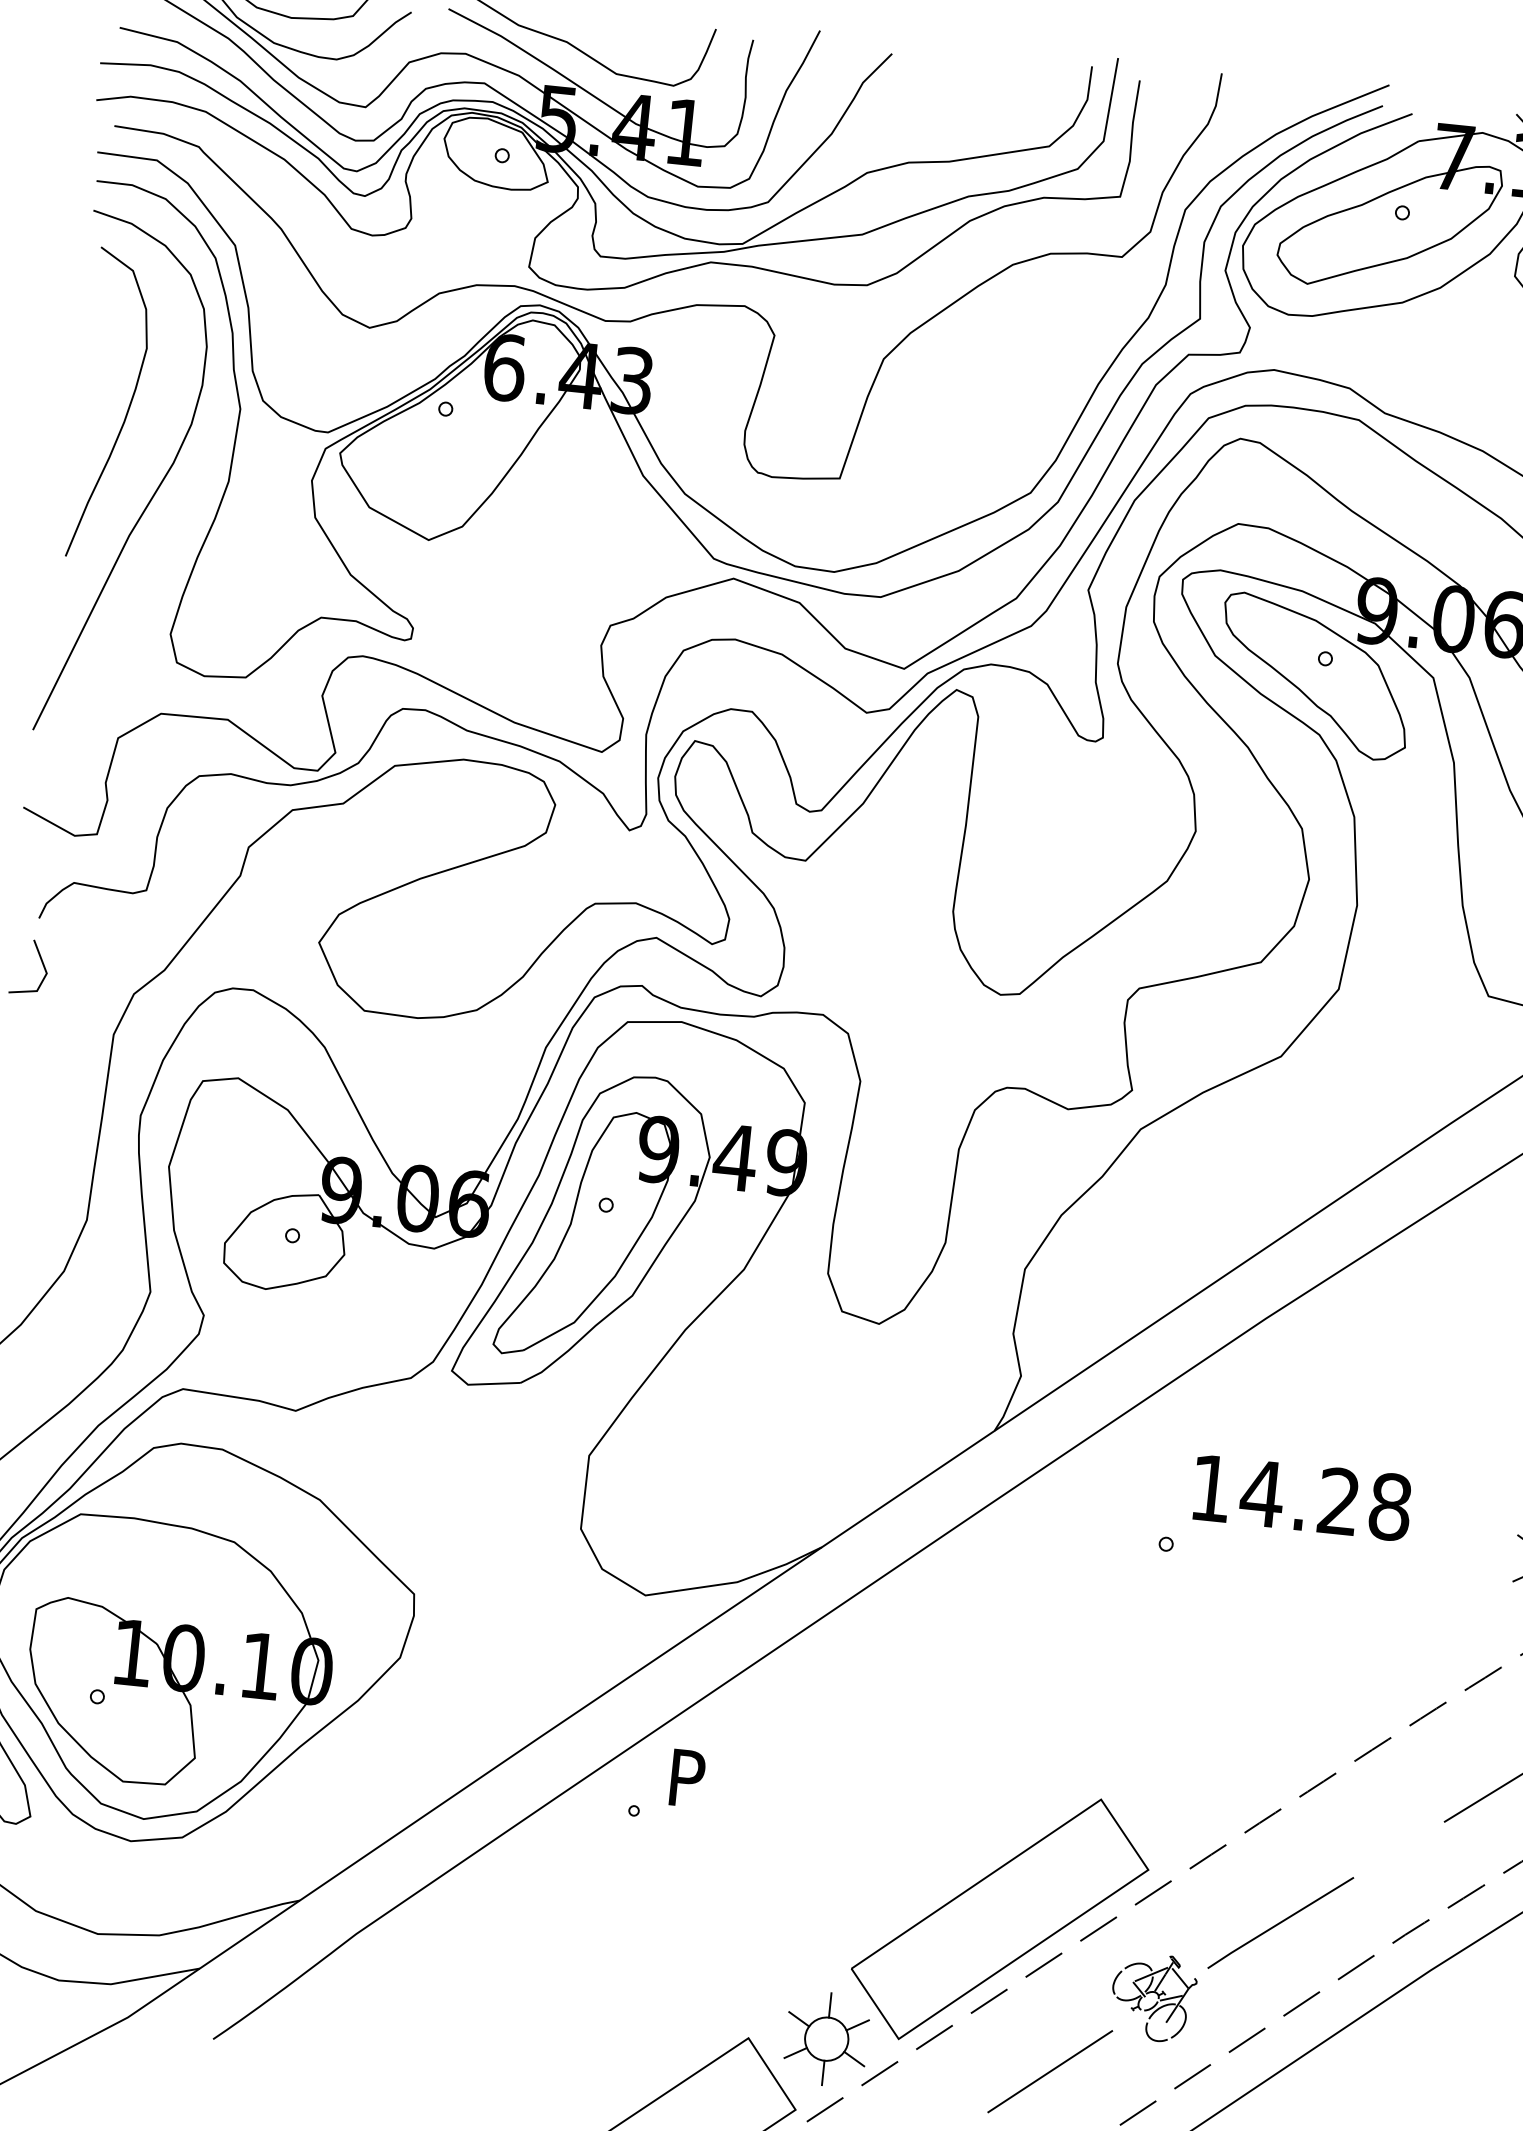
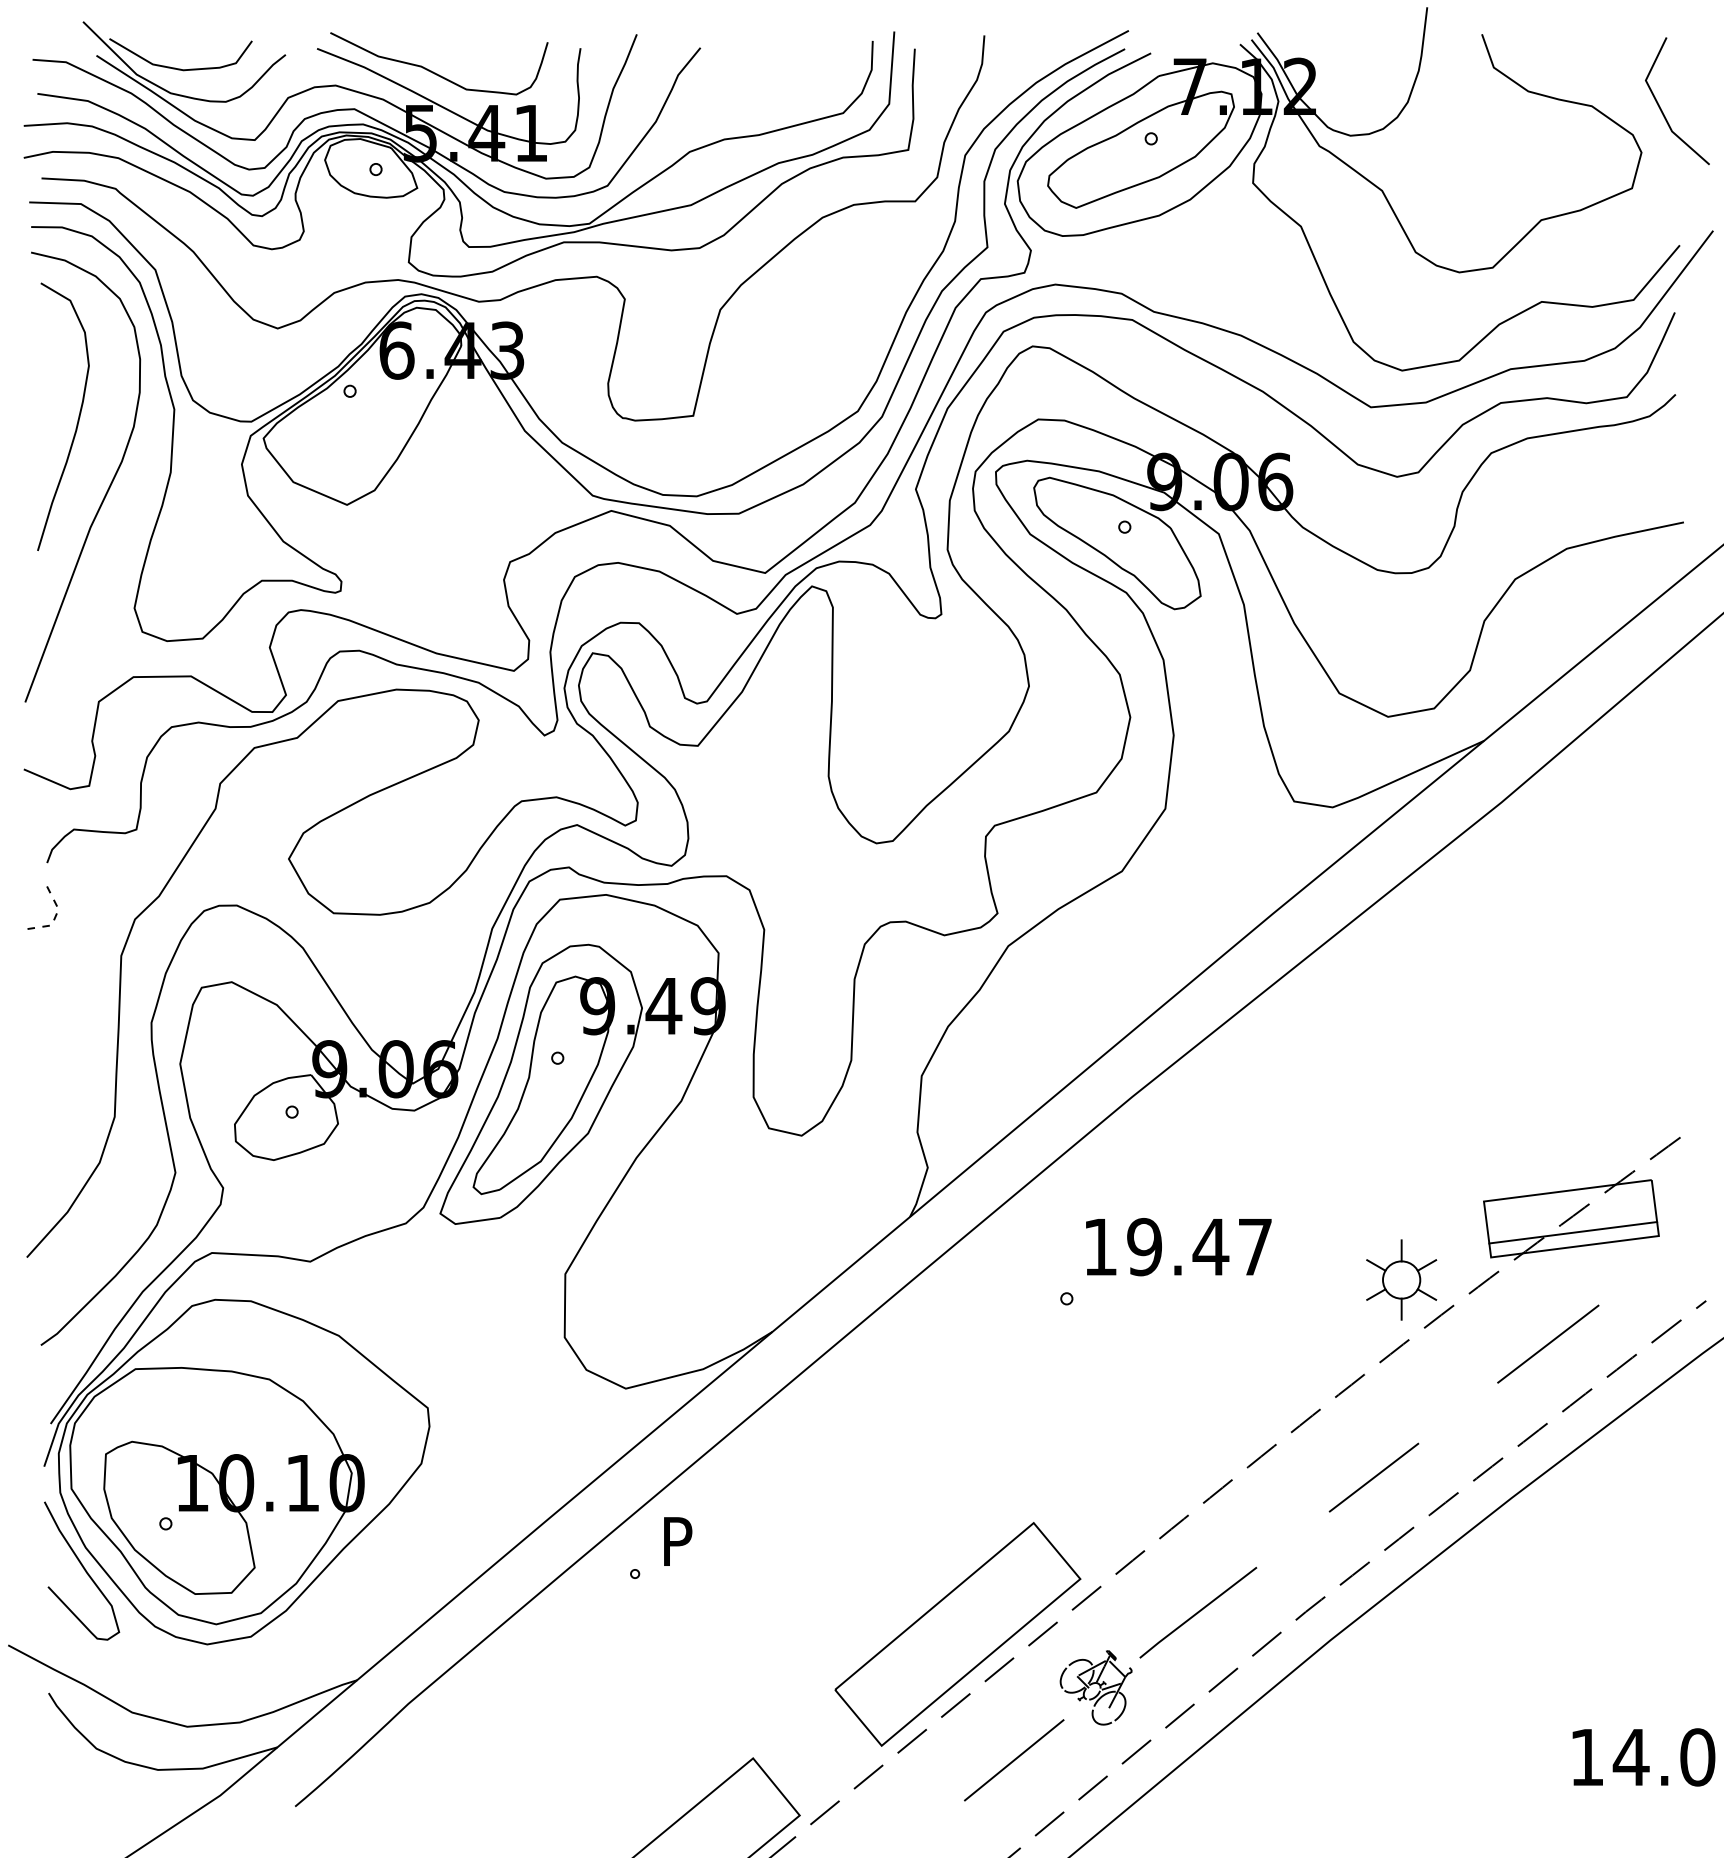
line: (43, 979) -> (56, 914), solid -> dashed
text: (1325, 1500) -> (1199, 1247), 14.28 -> 19.47
part: (826, 2038) -> (819, 1751), removed

